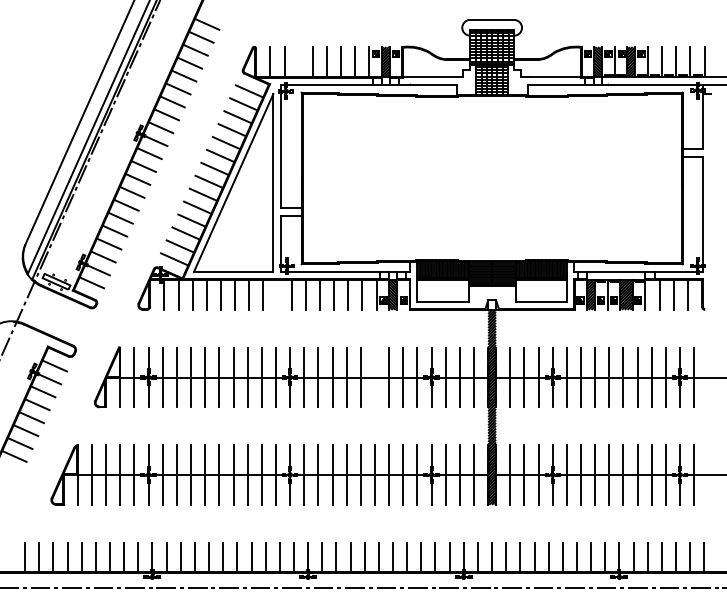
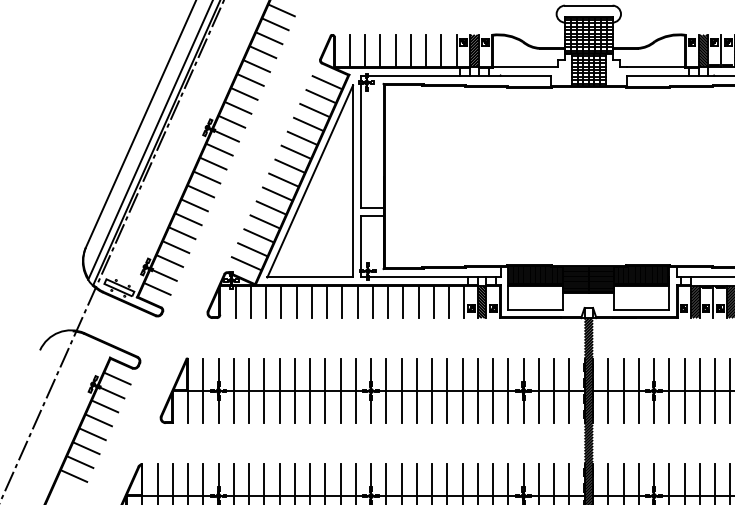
line: (298, 61) -> (380, 50), added
line: (277, 294) -> (357, 301), added
line: (375, 377) -> (463, 390), added

